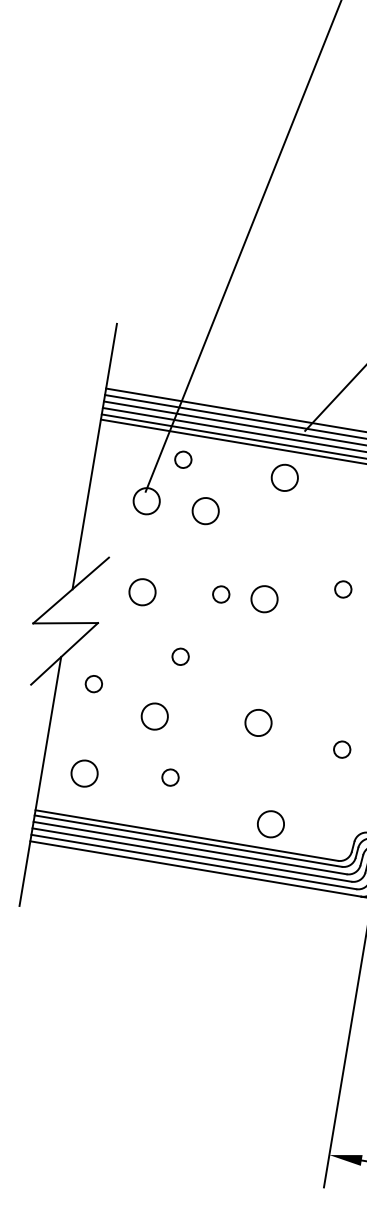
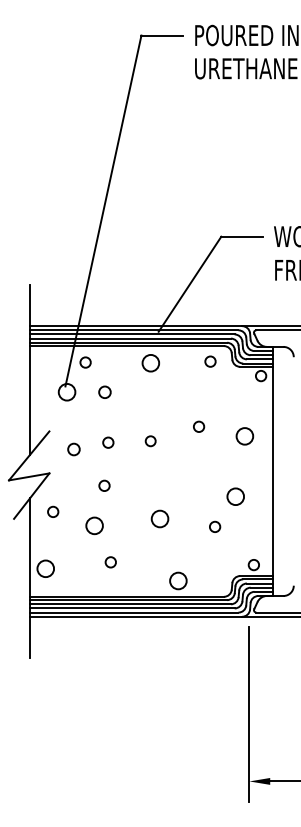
circle: (204, 511) -> (104, 392), size x0.7
circle: (141, 592) -> (73, 449), size x0.7
circle: (221, 594) -> (108, 442), moved
circle: (263, 599) -> (150, 441), size x0.6
circle: (84, 773) -> (45, 568), moved

